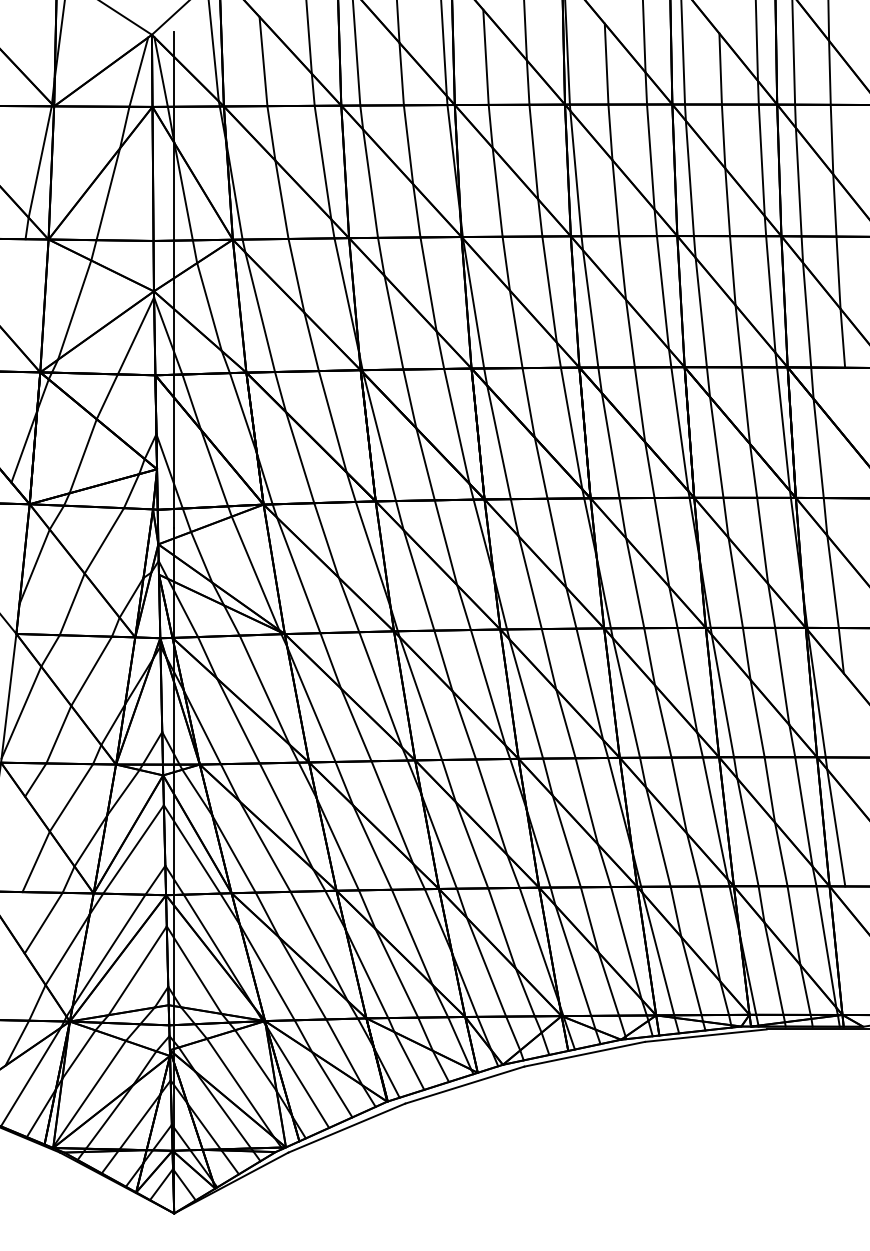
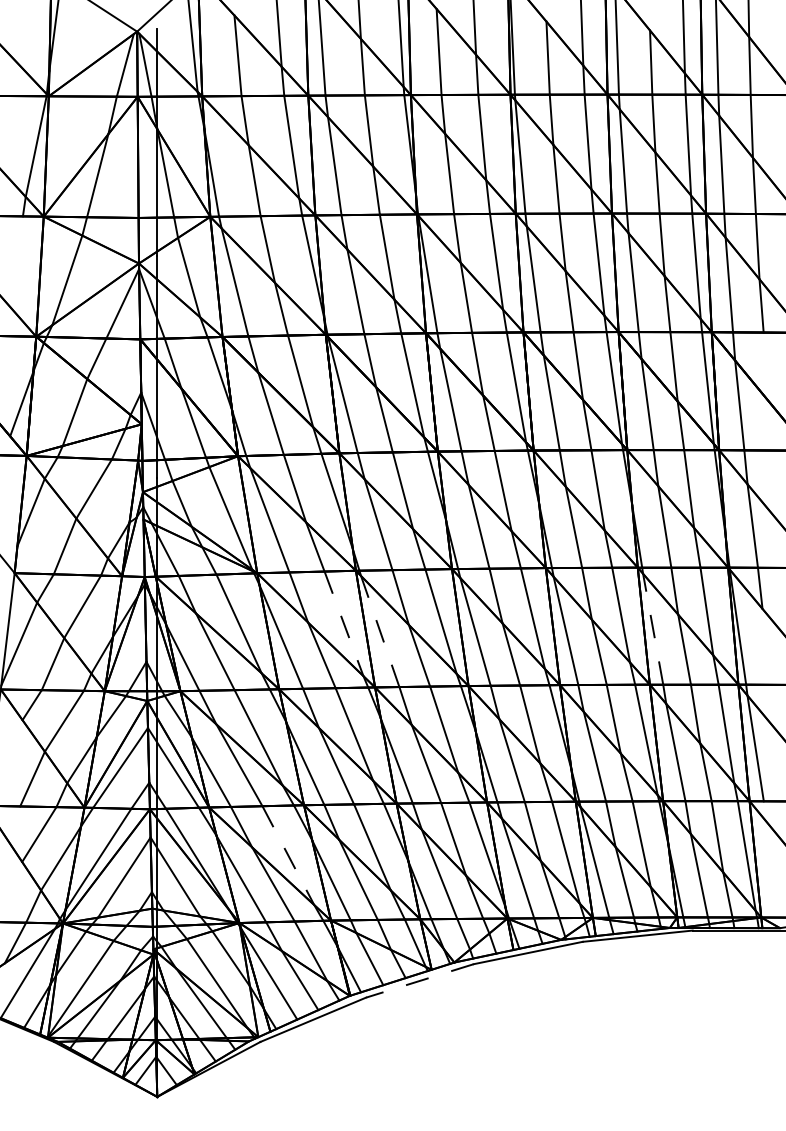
line: (380, 690) -> (343, 624), solid -> dashed
line: (722, 695) -> (652, 628), solid -> dashed
line: (420, 698) -> (379, 631), solid -> dashed
line: (319, 946) -> (288, 855), solid -> dashed
line: (464, 1085) -> (419, 981), solid -> dashed

